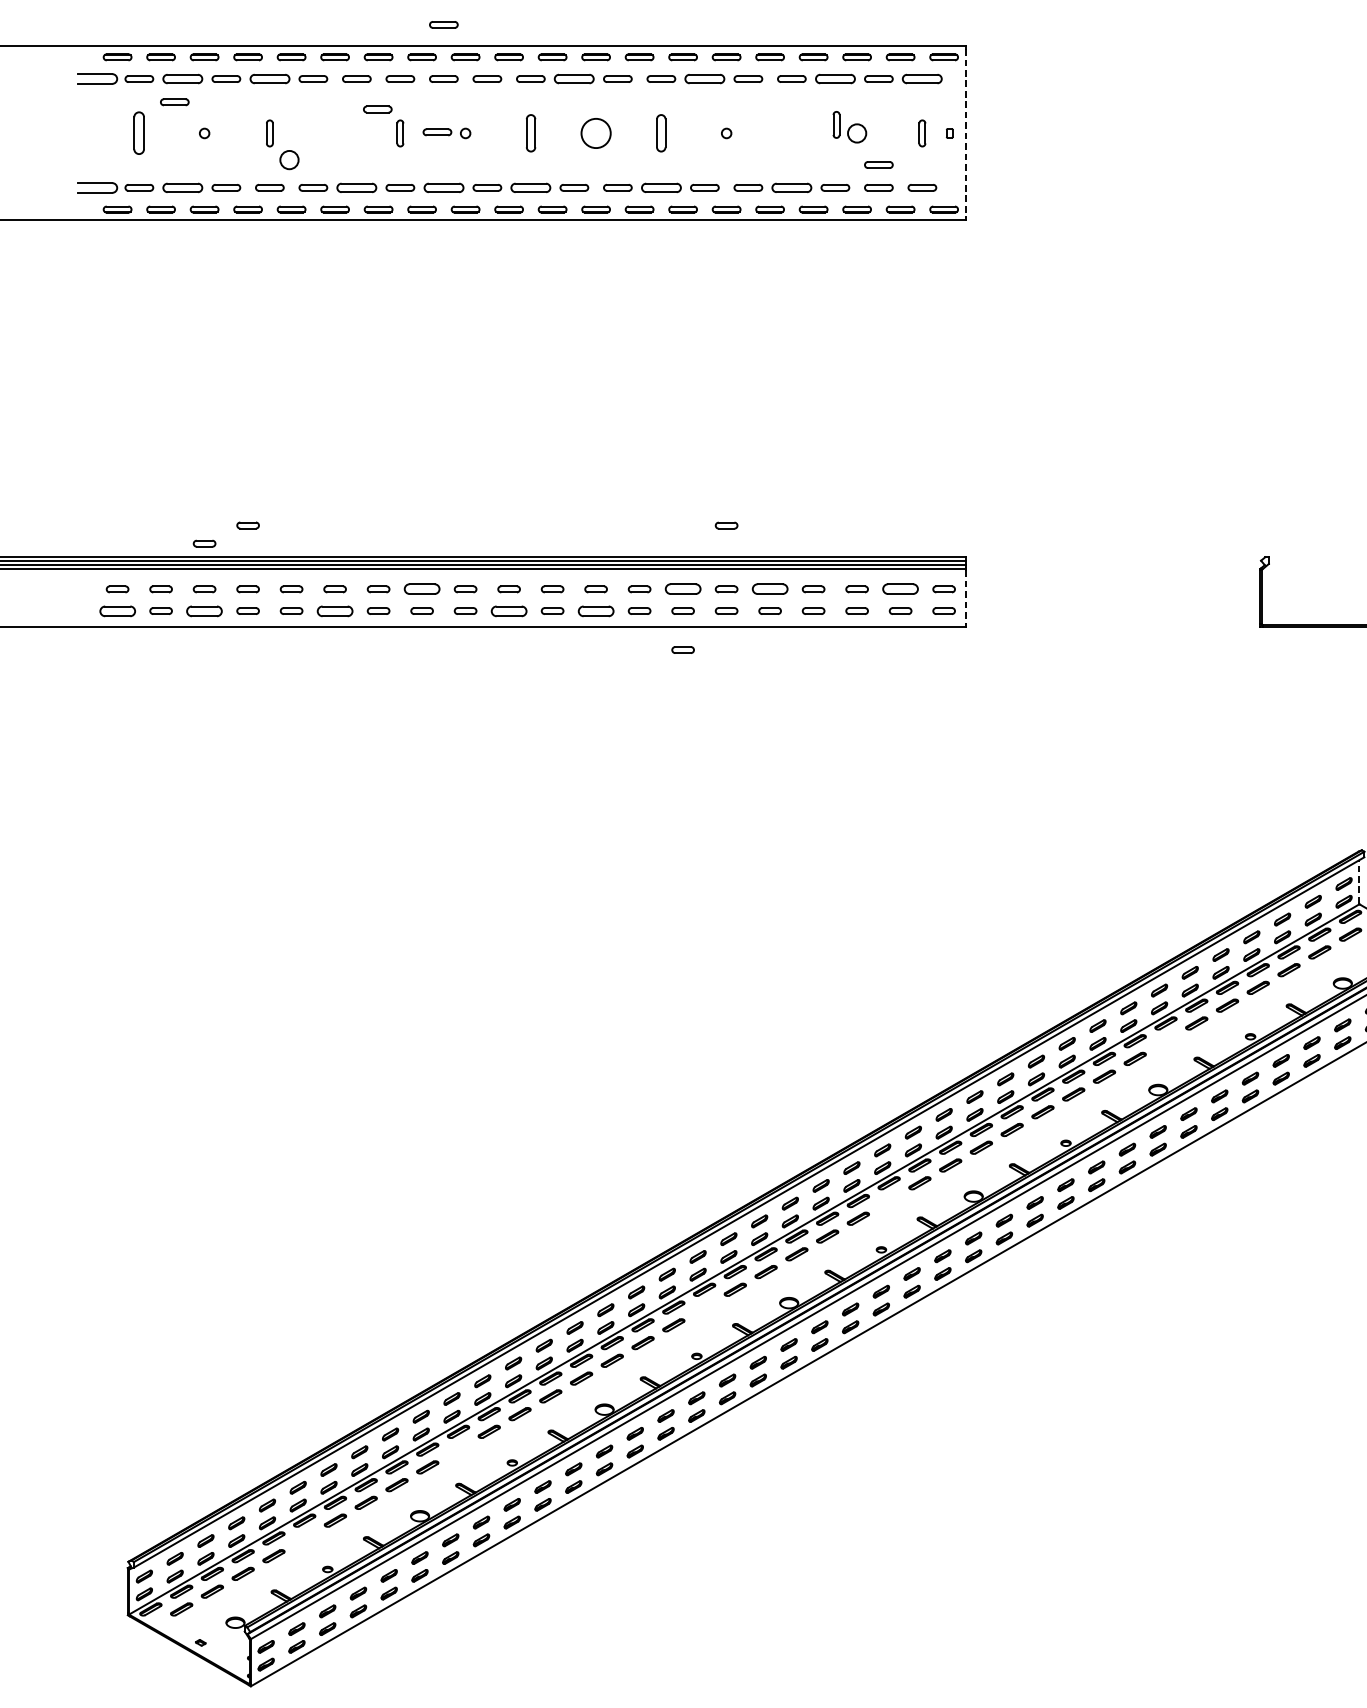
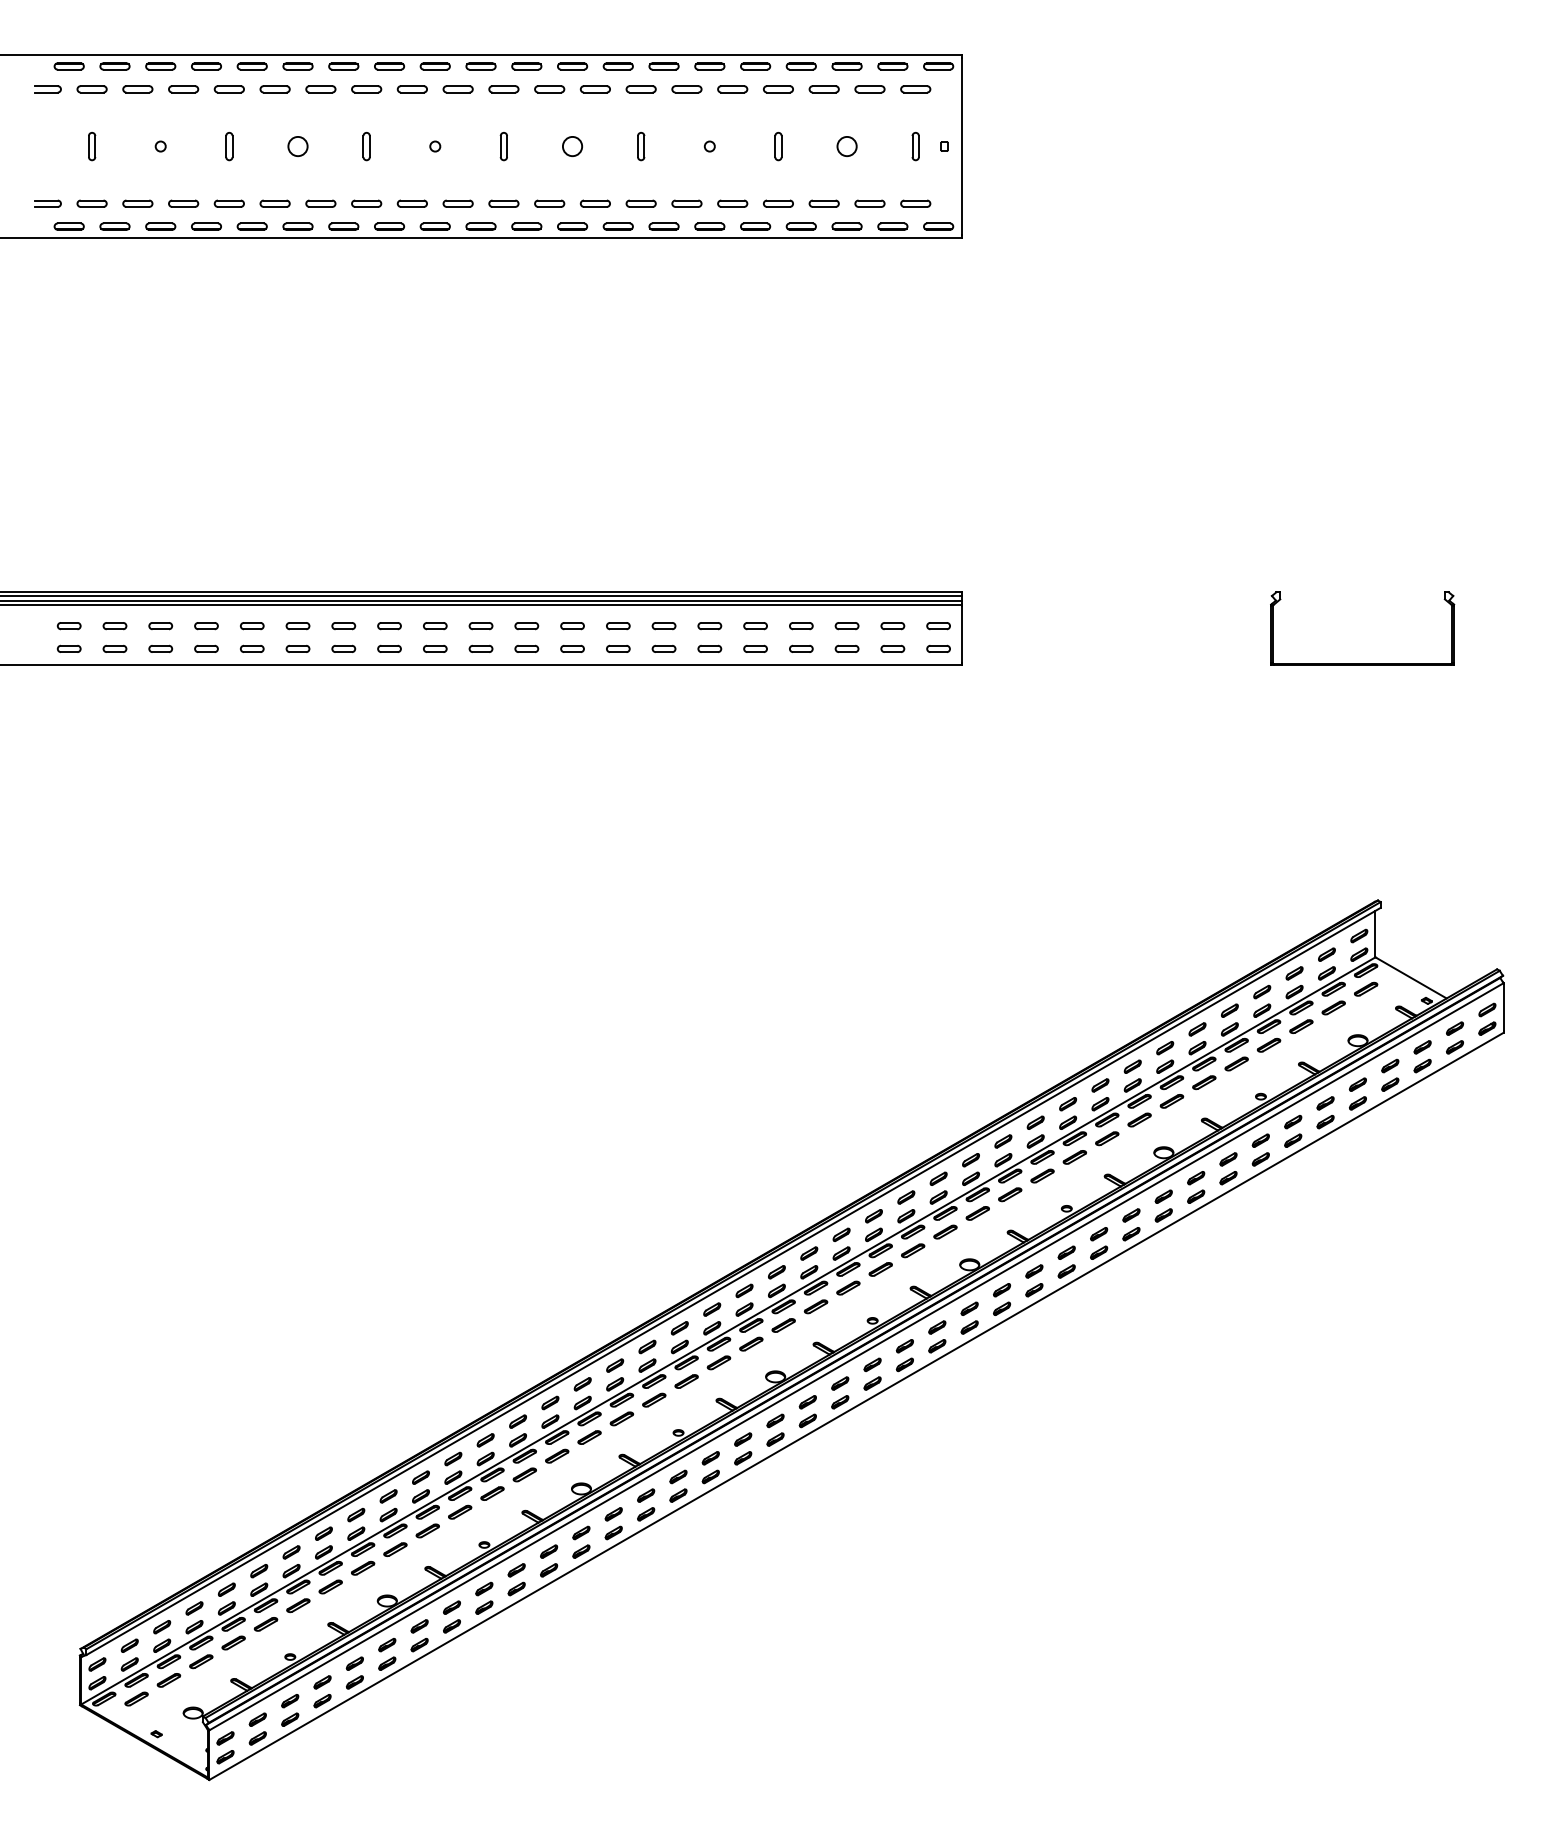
part: (443, 25) -> (411, 32), removed
part: (96, 79) -> (47, 89), size x0.62
part: (182, 79) -> (137, 89), size x0.71
part: (269, 79) -> (228, 89), size x0.71
part: (574, 79) -> (549, 89), size x0.71
part: (704, 79) -> (686, 89), size x0.71
part: (834, 79) -> (823, 89), size x0.71
part: (922, 79) -> (915, 89), size x0.71
part: (173, 102) -> (128, 113), removed
part: (377, 109) -> (342, 121), removed
part: (836, 124) -> (778, 146), moved
part: (437, 132) -> (405, 145), removed
part: (139, 133) -> (92, 146), size x0.62
part: (530, 133) -> (503, 146), size x0.71
circle: (596, 133) -> (572, 146), size x0.62
part: (661, 133) -> (641, 146), size x0.71
line: (965, 133) -> (961, 146), dashed -> solid
circle: (288, 160) -> (297, 146), moved
part: (878, 164) -> (869, 179), removed
part: (96, 187) -> (47, 203), size x0.62
part: (182, 187) -> (137, 203), size x0.71
part: (356, 187) -> (320, 203), size x0.71
part: (443, 187) -> (411, 203), size x0.71
part: (530, 187) -> (503, 203), size x0.71
part: (660, 187) -> (640, 203), size x0.71
part: (791, 187) -> (778, 203), size x0.71
part: (248, 525) -> (206, 558), removed
part: (726, 526) -> (709, 559), removed
part: (204, 544) -> (160, 578), removed
part: (422, 589) -> (389, 626), size x0.62
part: (682, 589) -> (663, 626), size x0.62
part: (770, 589) -> (755, 626), size x0.62
part: (900, 589) -> (892, 626), size x0.62
line: (965, 597) -> (961, 634), dashed -> solid
part: (116, 610) -> (68, 648), size x0.62
part: (204, 610) -> (160, 648), size x0.62
part: (334, 610) -> (297, 648), size x0.62
part: (508, 610) -> (480, 648), size x0.62
part: (596, 610) -> (572, 648), size x0.62
part: (682, 649) -> (663, 689), removed
line: (1359, 881) -> (1375, 933), dashed -> solid
part: (1165, 1041) -> (1171, 1101), added
part: (888, 1201) -> (880, 1269), added
part: (704, 1307) -> (686, 1381), added
part: (458, 1449) -> (427, 1530), added
part: (304, 1538) -> (265, 1624), added

